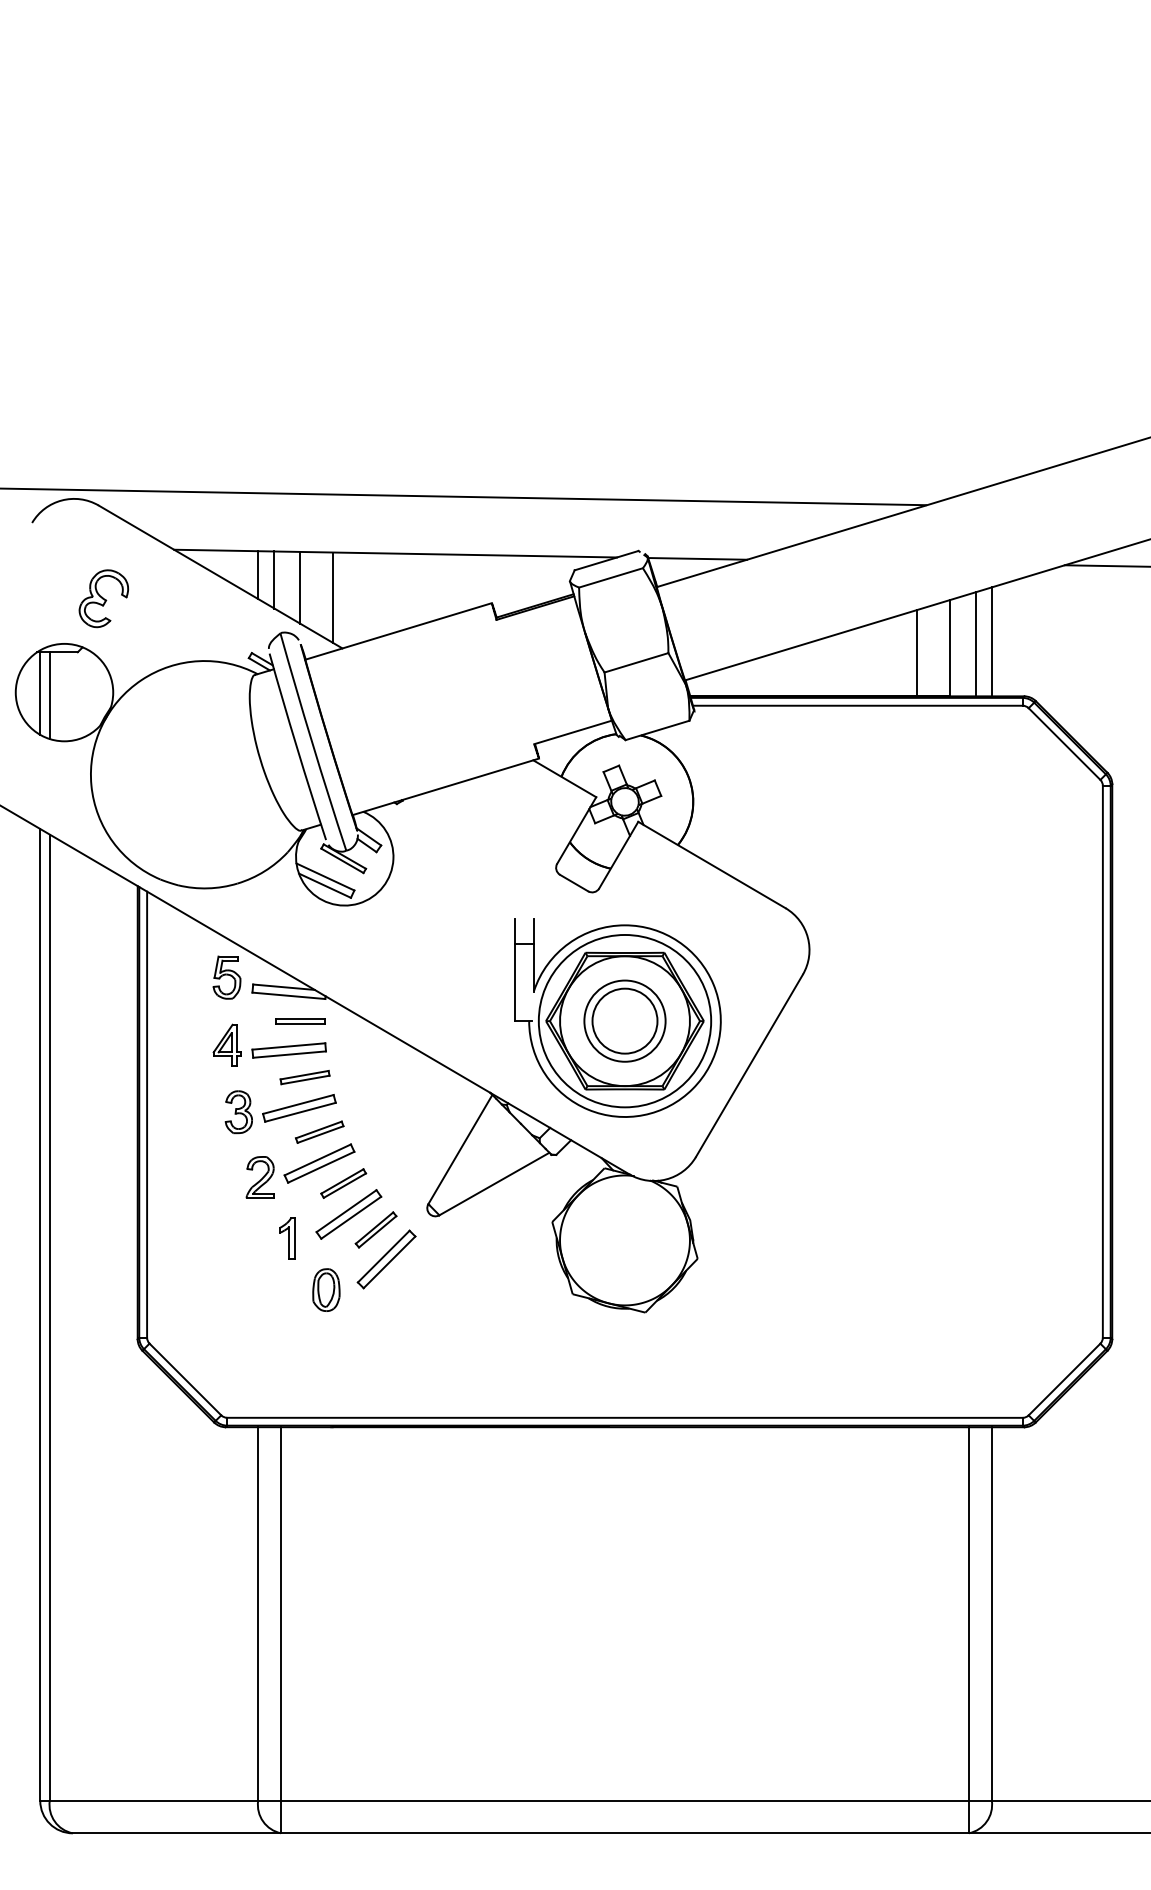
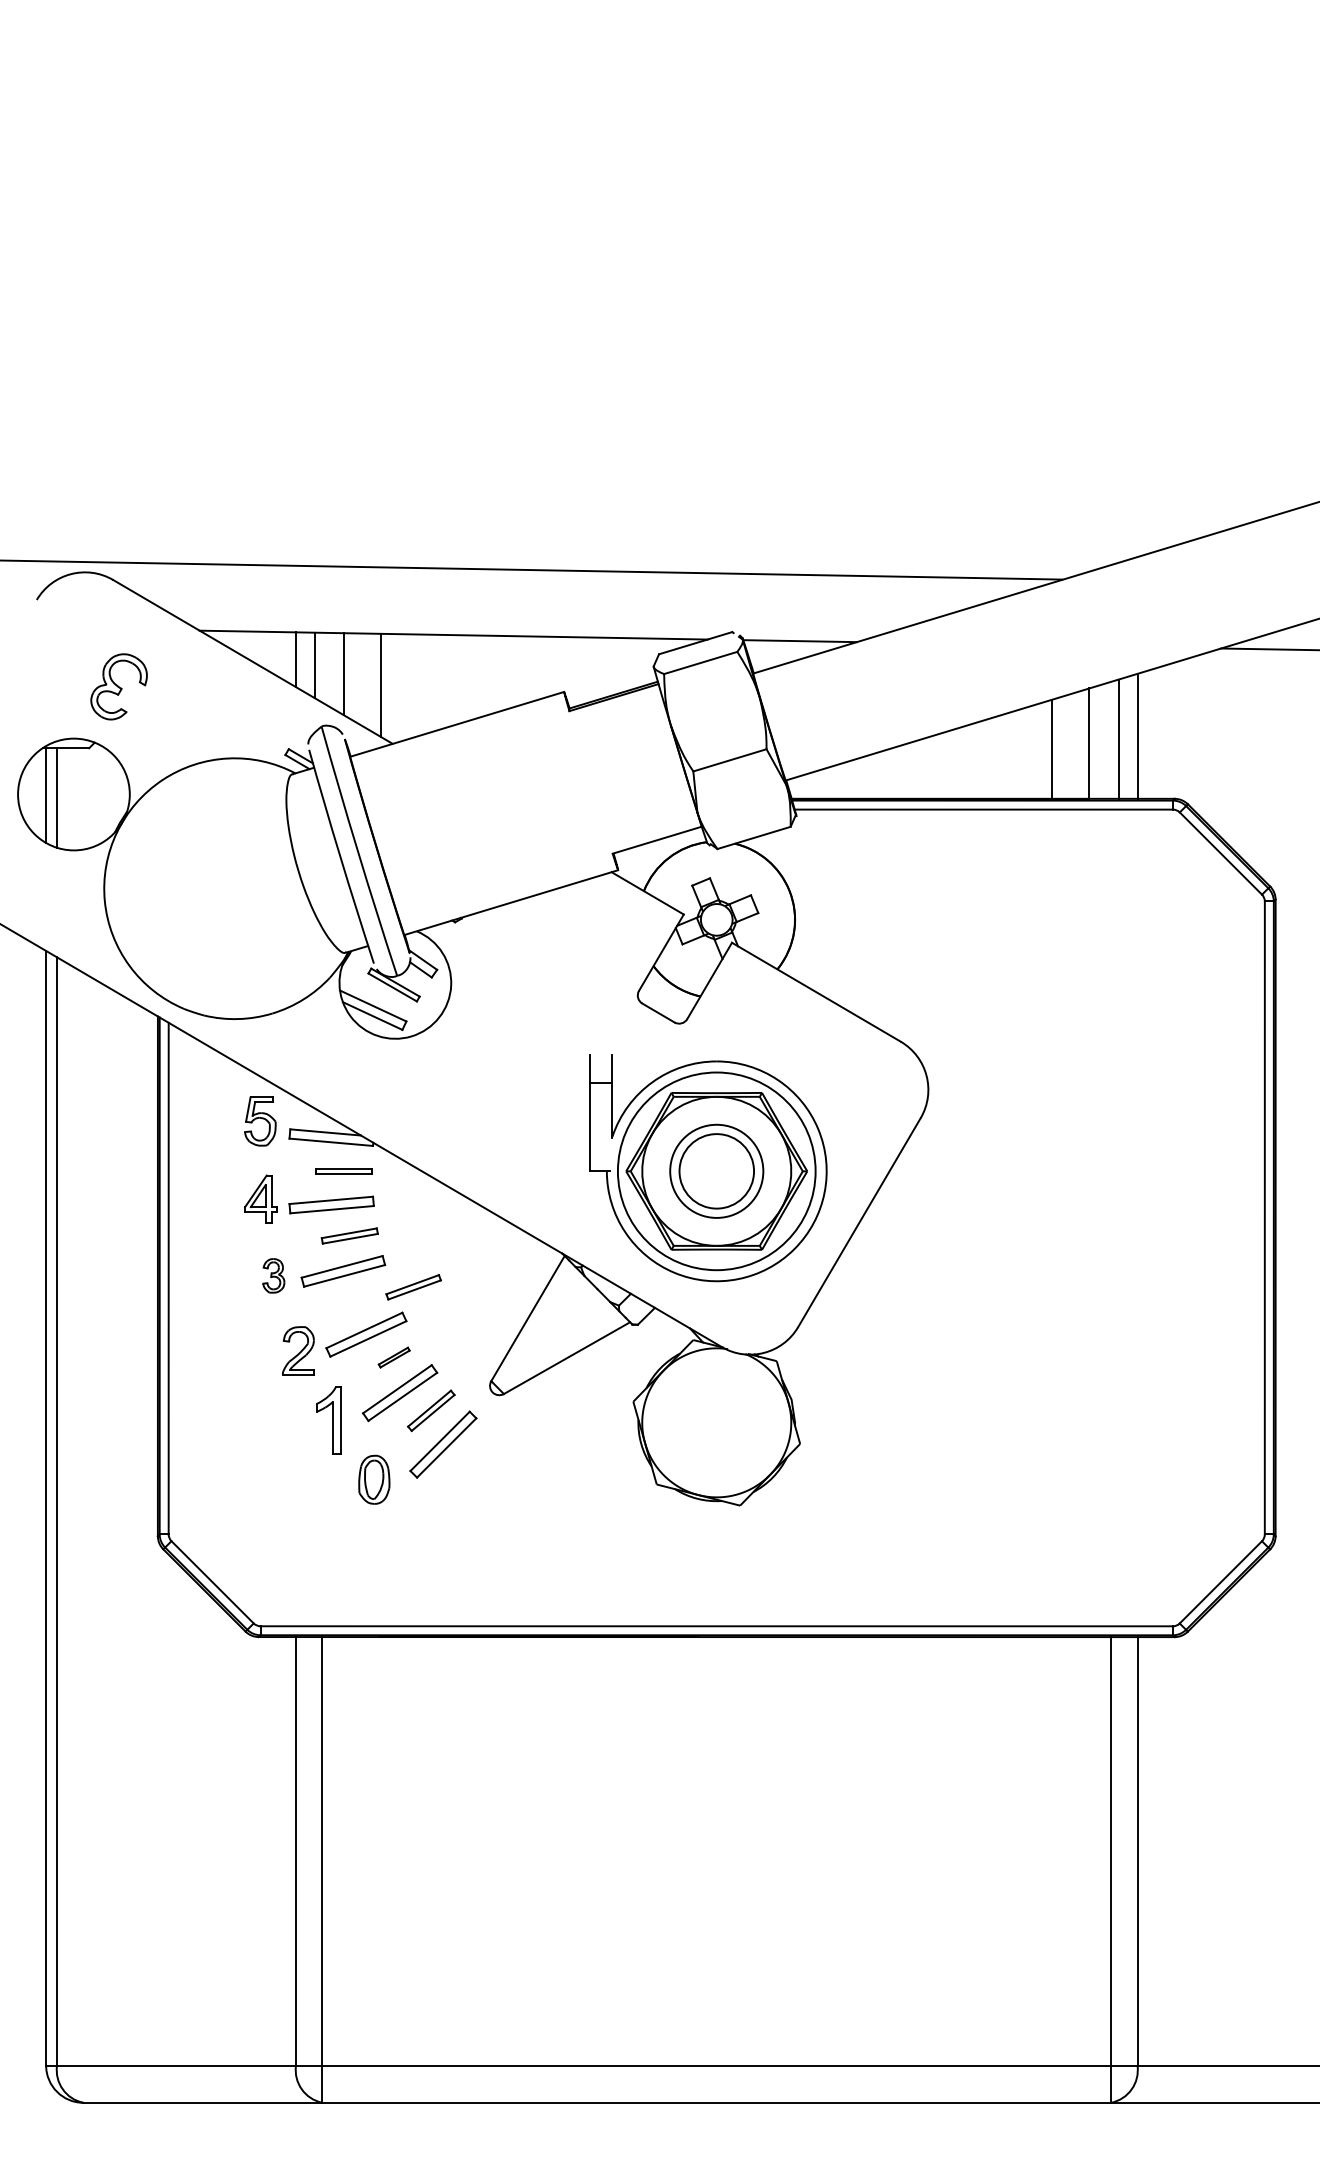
part: (238, 1112) -> (273, 1276), size x0.7
part: (319, 1131) -> (413, 1286), moved
part: (343, 1183) -> (393, 1357), size x0.6
part: (287, 1238) -> (329, 1420), size x1.4

